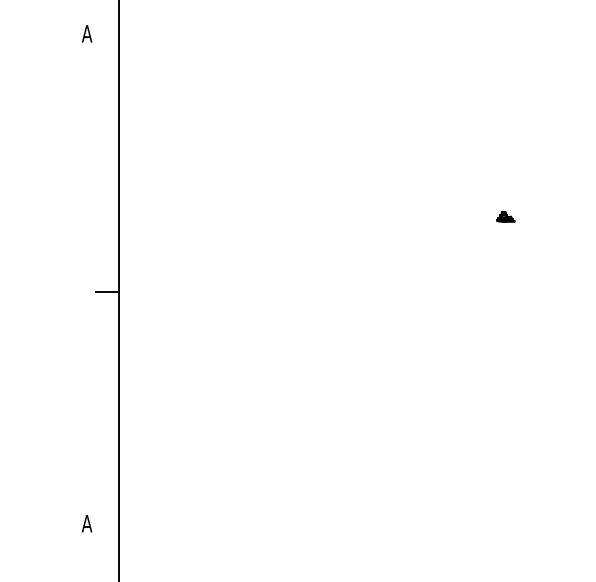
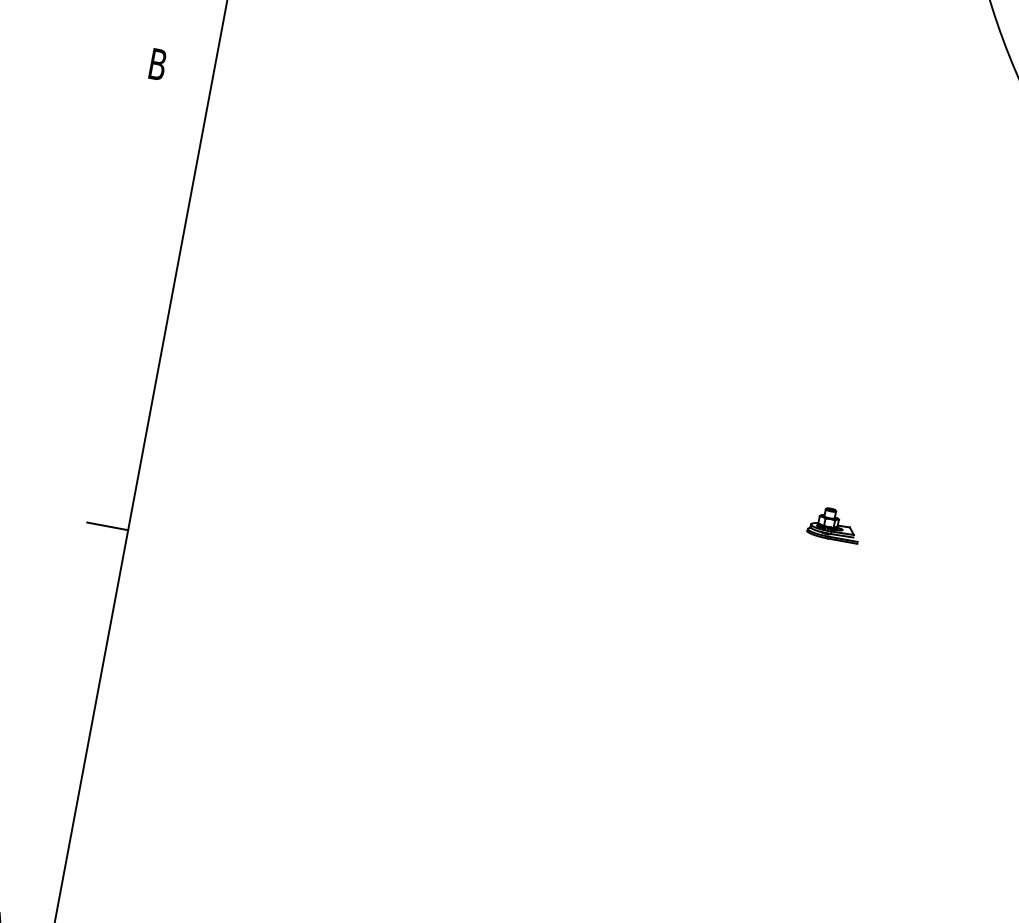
text: (86, 33) -> (156, 63), A -> B
part: (505, 216) -> (834, 524), size x1.67

